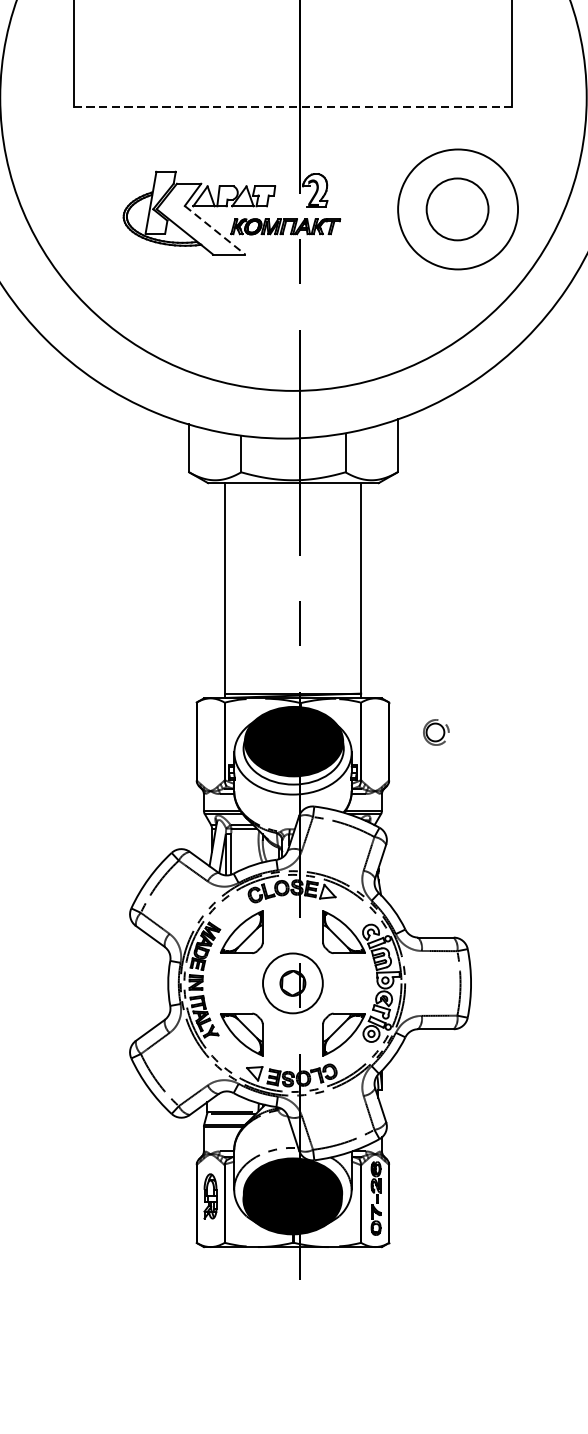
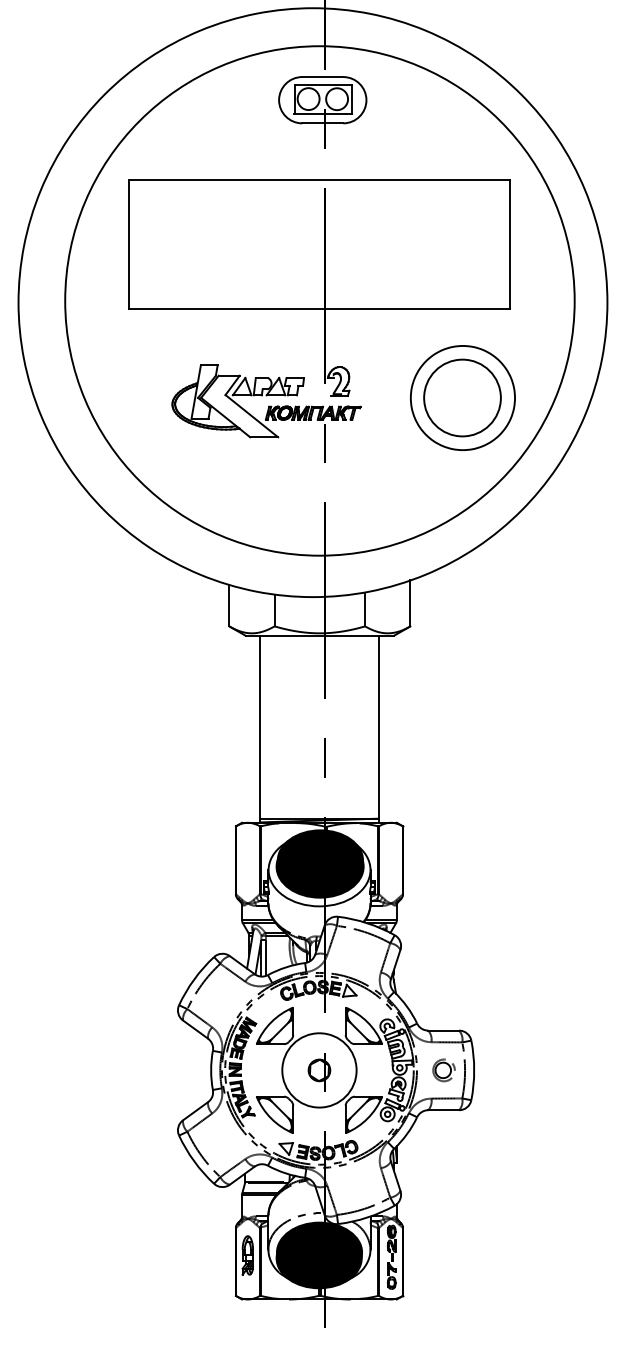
line: (292, 106) -> (319, 308), dashed -> solid
circle: (457, 208) -> (462, 397), size x1.43
line: (214, 230) -> (251, 416), dashed -> solid
part: (435, 732) -> (443, 1070), moved
fill: (292, 748) -> (319, 866), added
circle: (292, 983) -> (319, 1070), size x1.43

